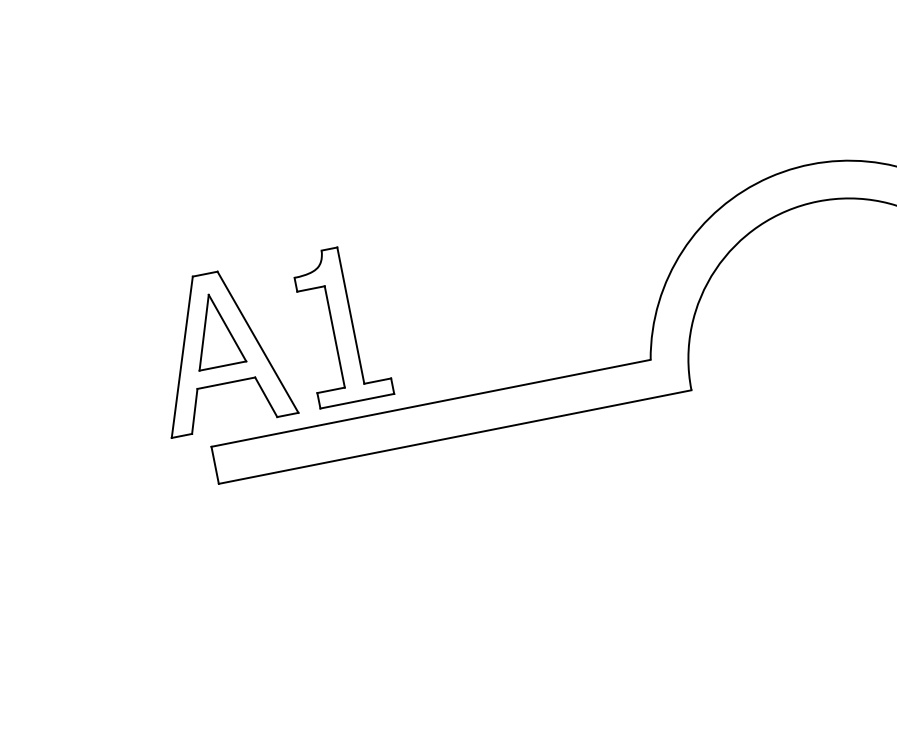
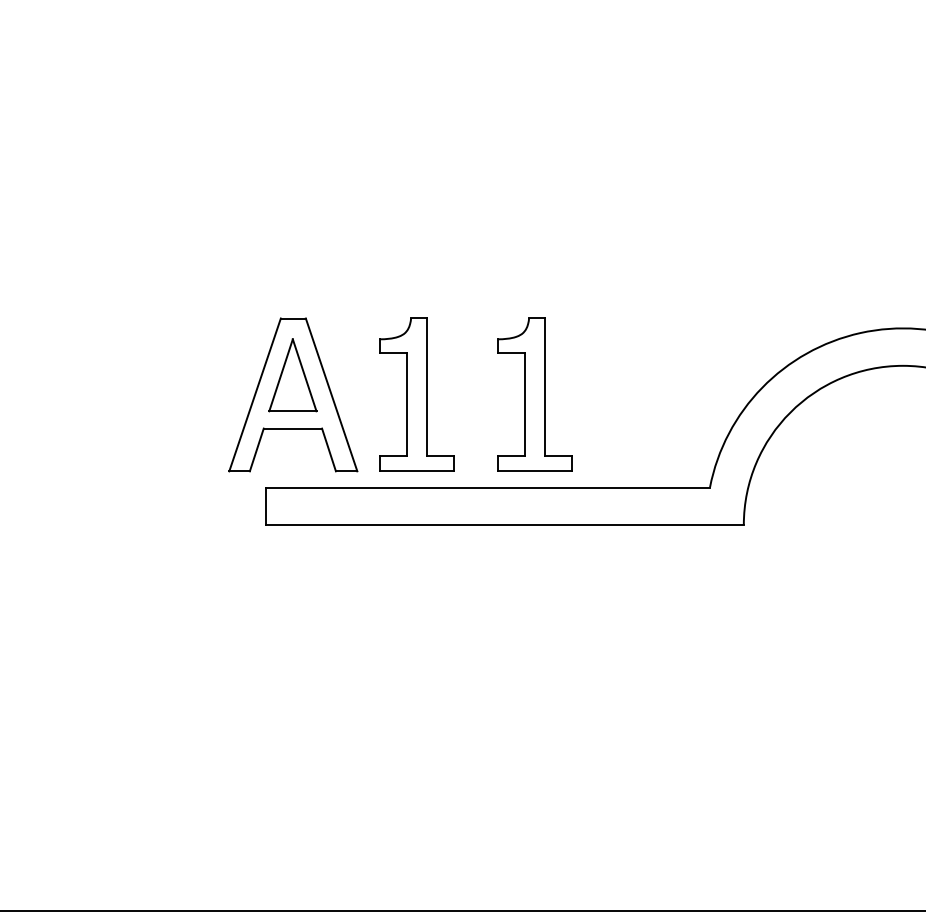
part: (458, 302) -> (534, 394), added

